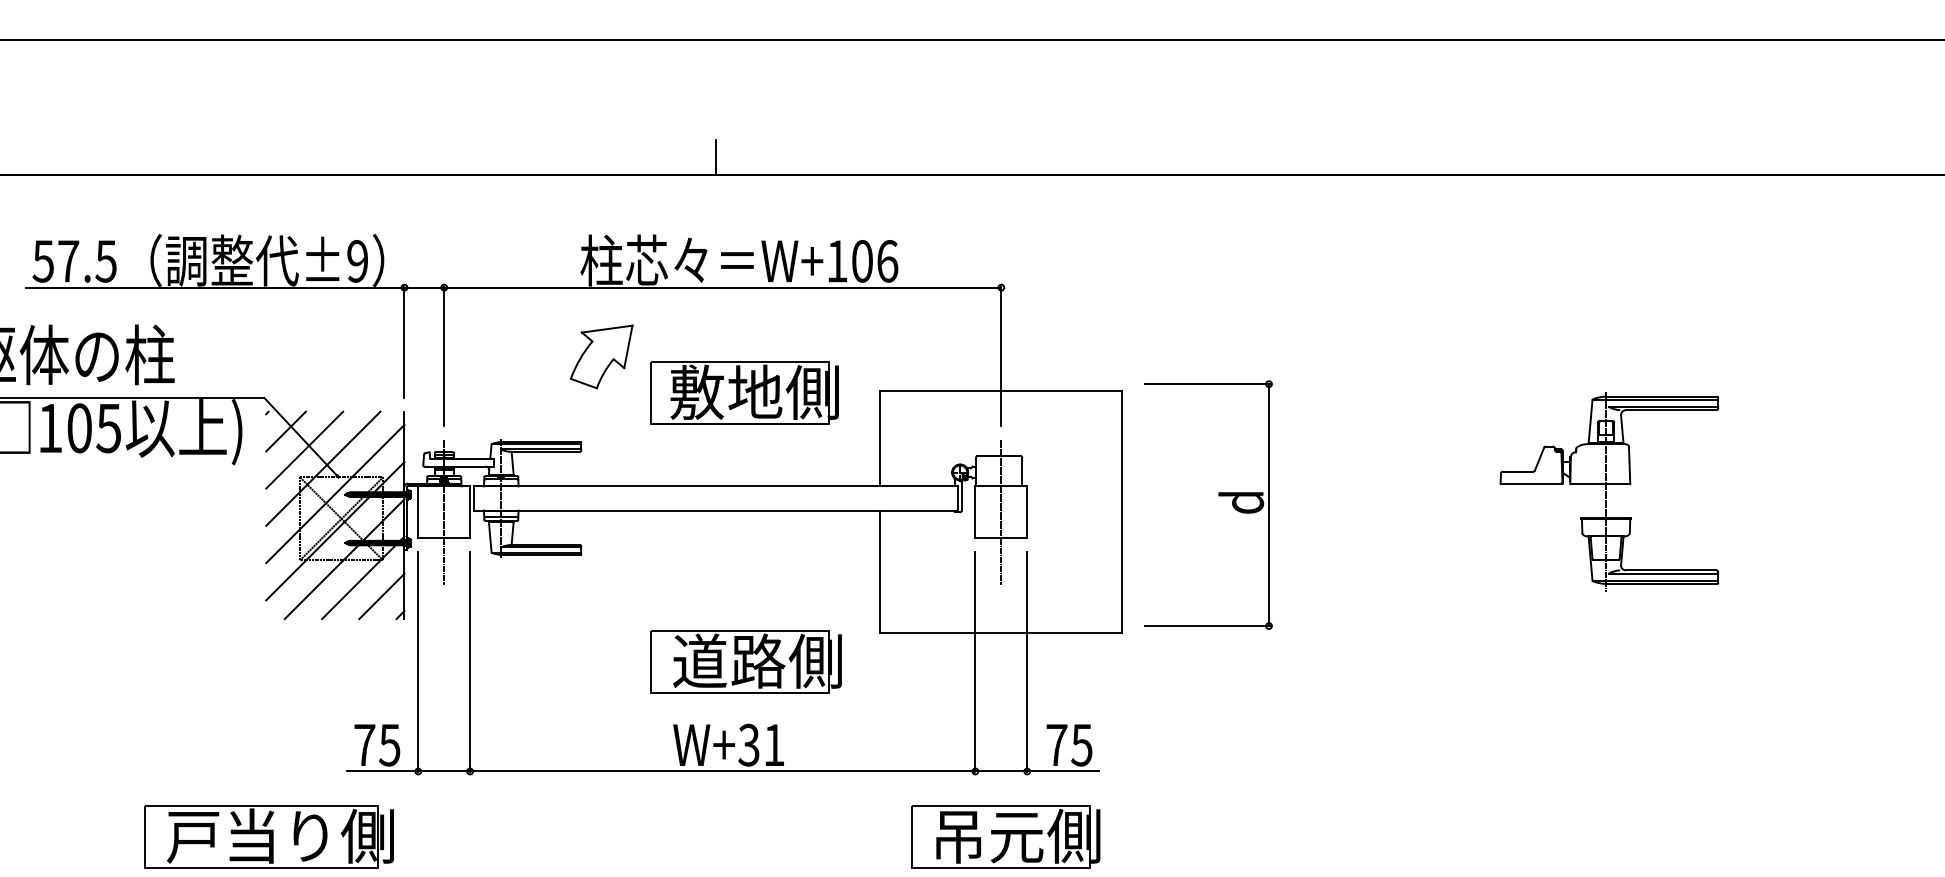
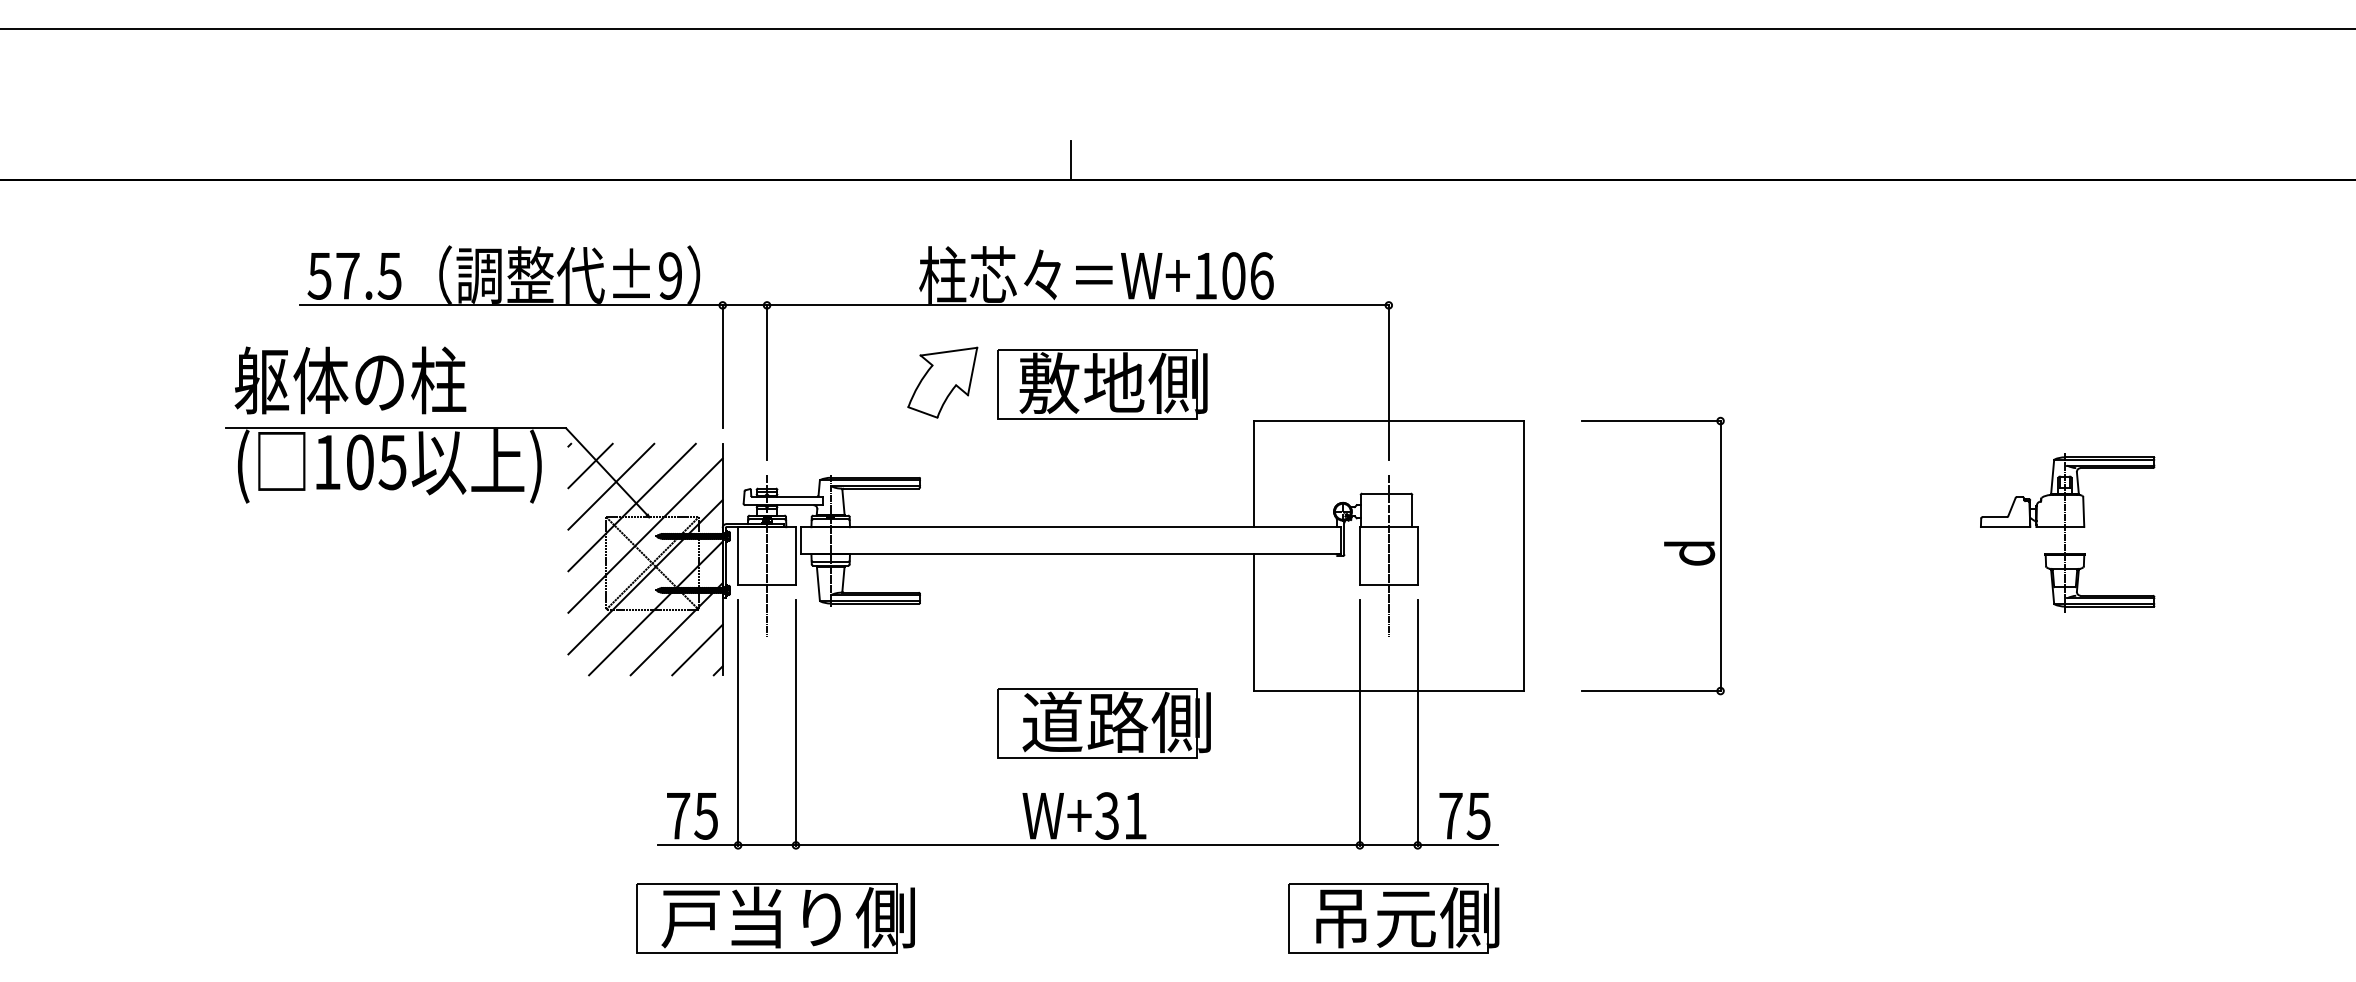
part: (744, 393) -> (1102, 384), moved
part: (1609, 491) -> (2067, 532), size x0.71
part: (1218, 496) -> (1664, 546), moved
part: (269, 837) -> (775, 918), moved

